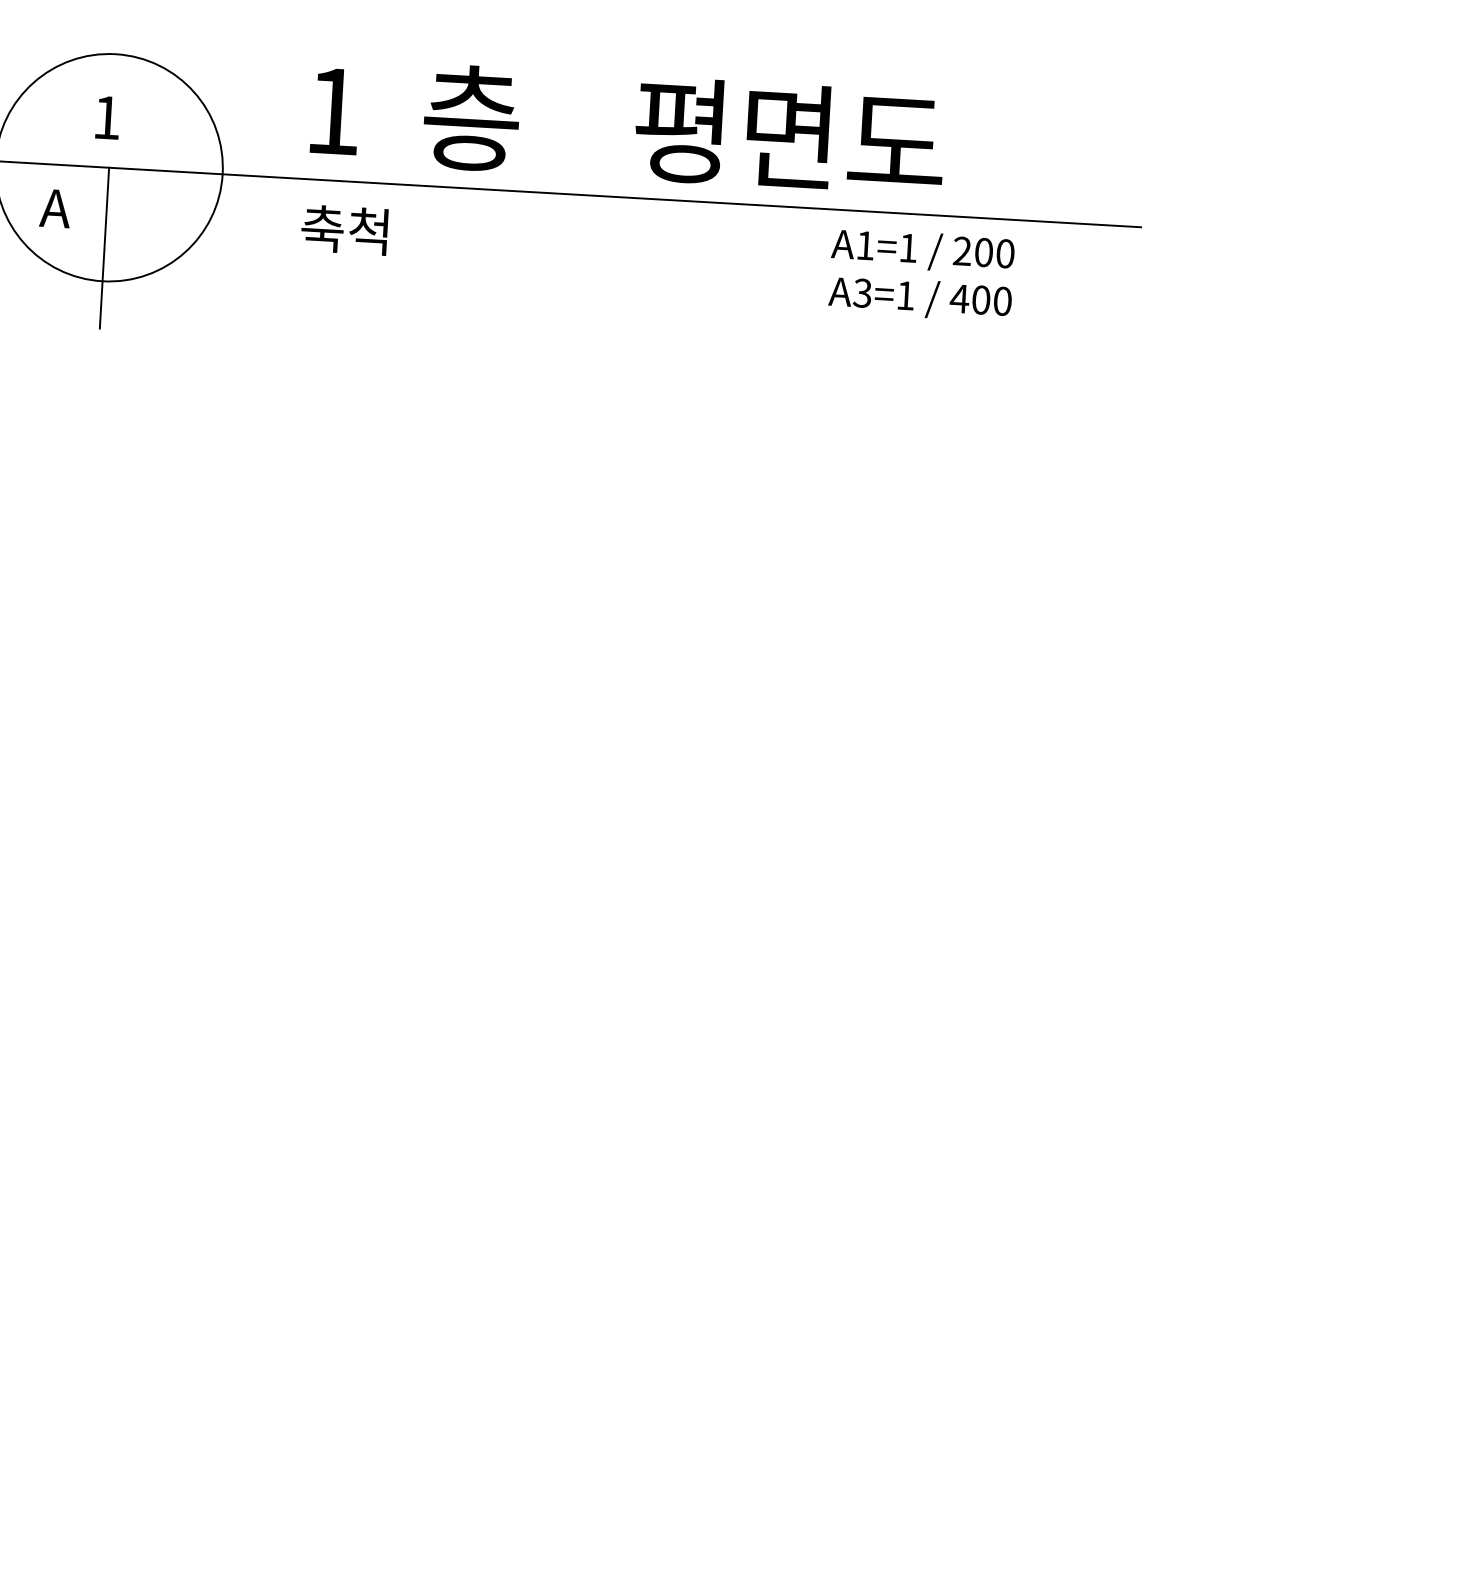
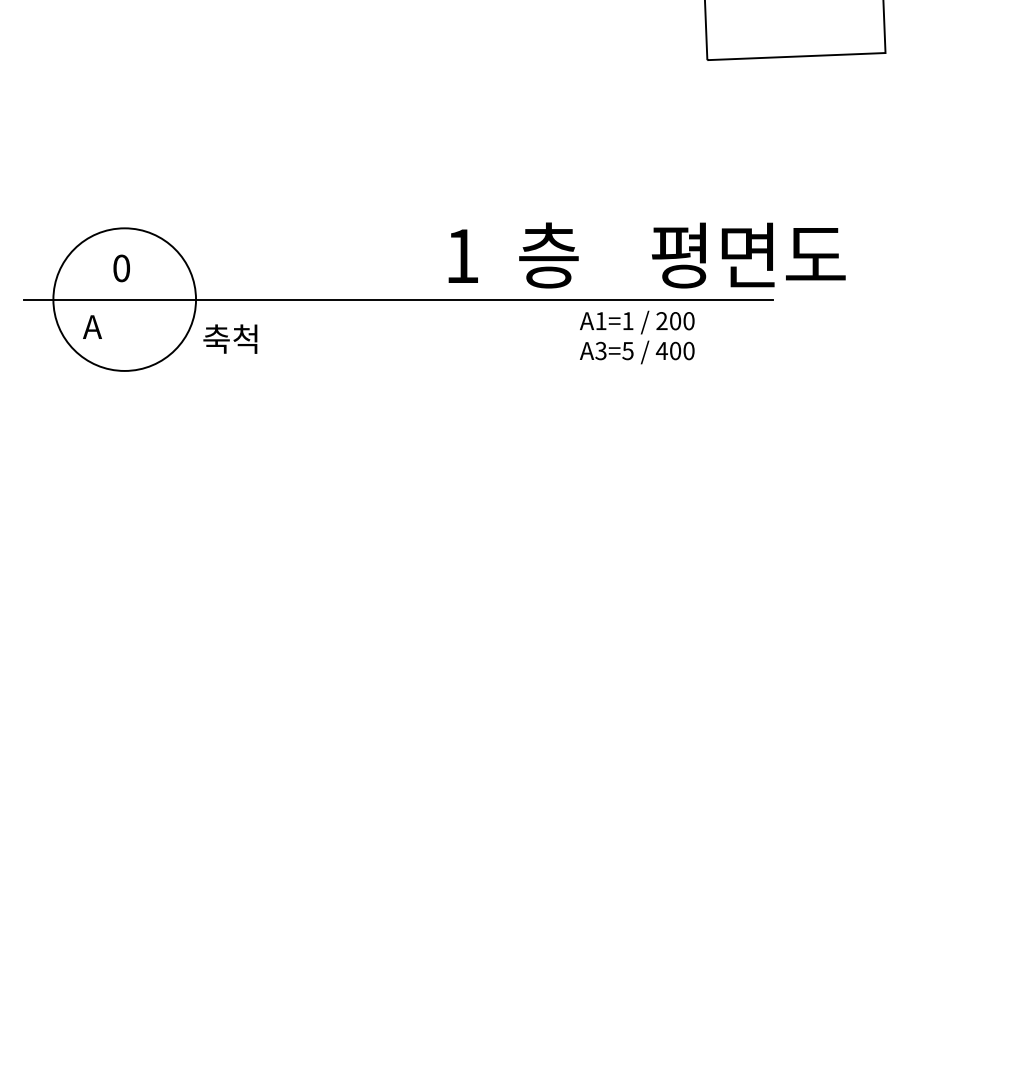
text: (106, 117) -> (121, 268), 1 -> 0
text: (627, 127) -> (646, 255), moved
text: (344, 229) -> (230, 338), moved
line: (104, 247) -> (124, 349), removed
text: (904, 296) -> (627, 351), A3=1 -> A3=5

